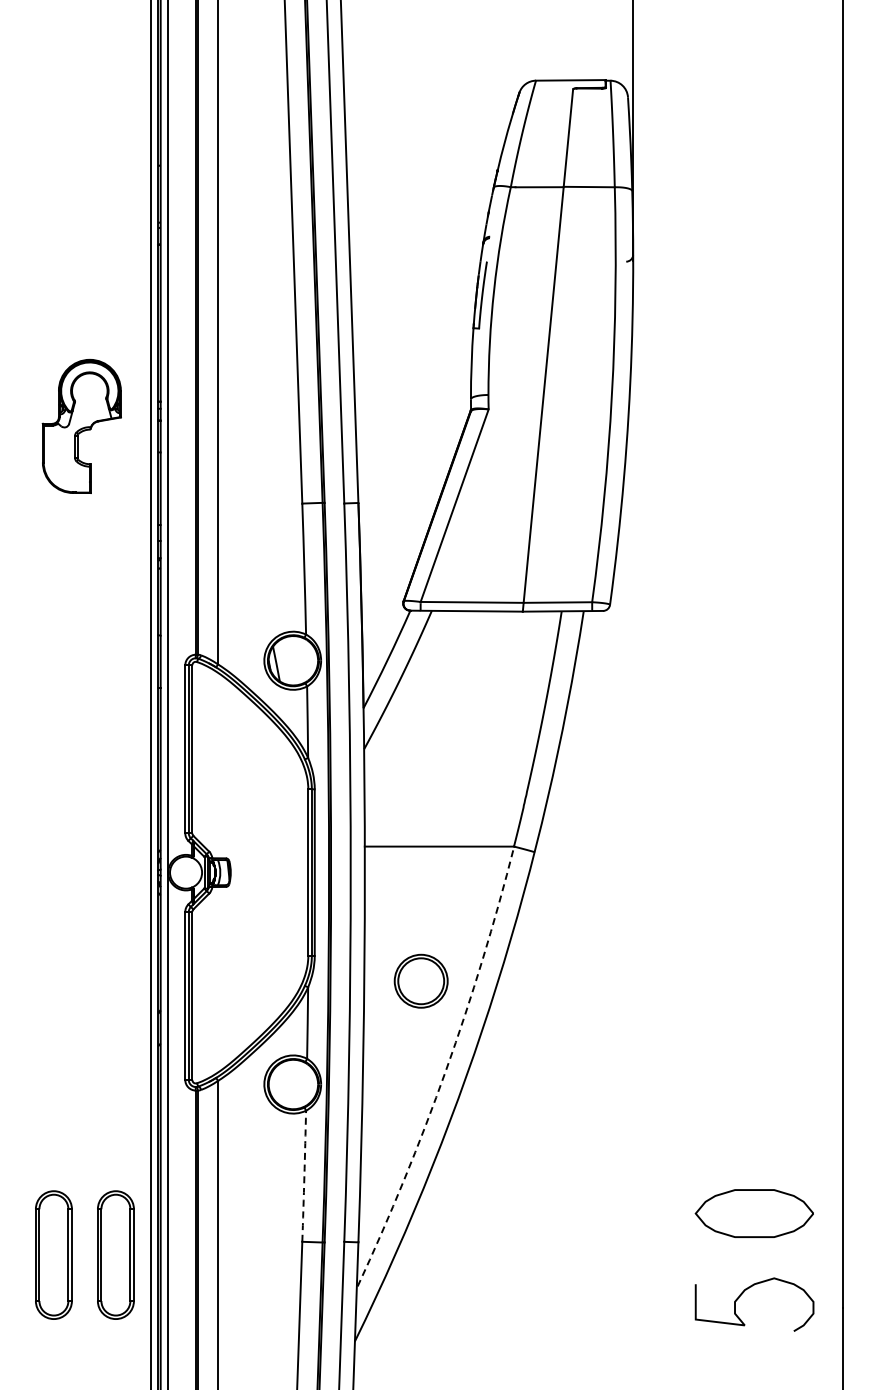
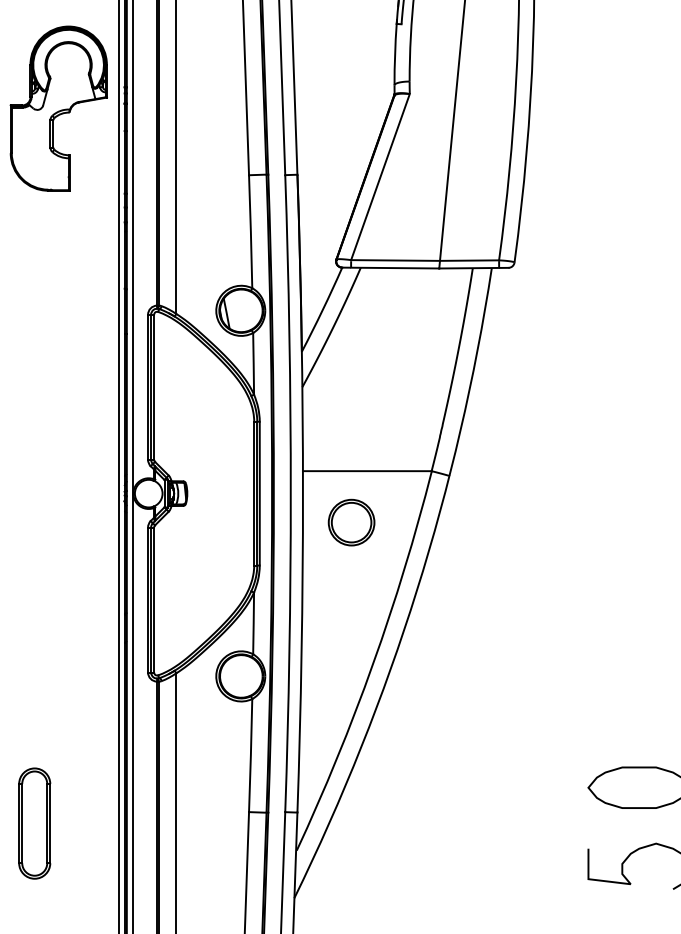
part: (81, 426) -> (58, 108), size x1.43
part: (420, 980) -> (350, 521), moved
arc: (446, 1070) -> (373, 664), dashed -> solid
arc: (304, 1176) -> (250, 755), dashed -> solid
part: (115, 1254) -> (87, 823), removed

